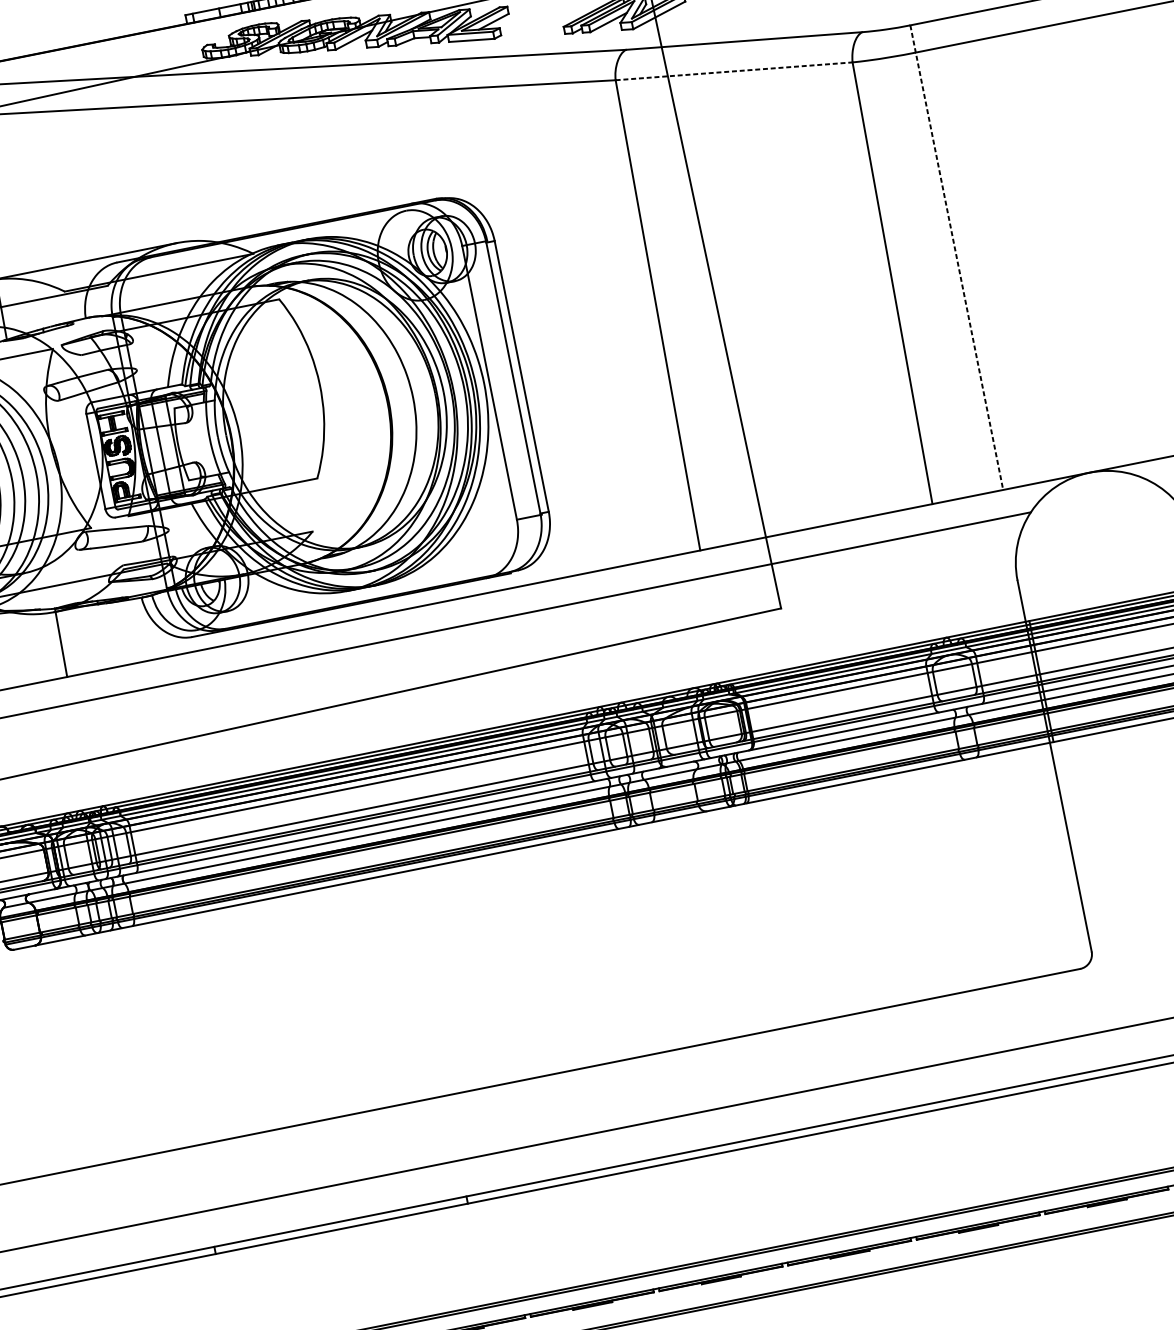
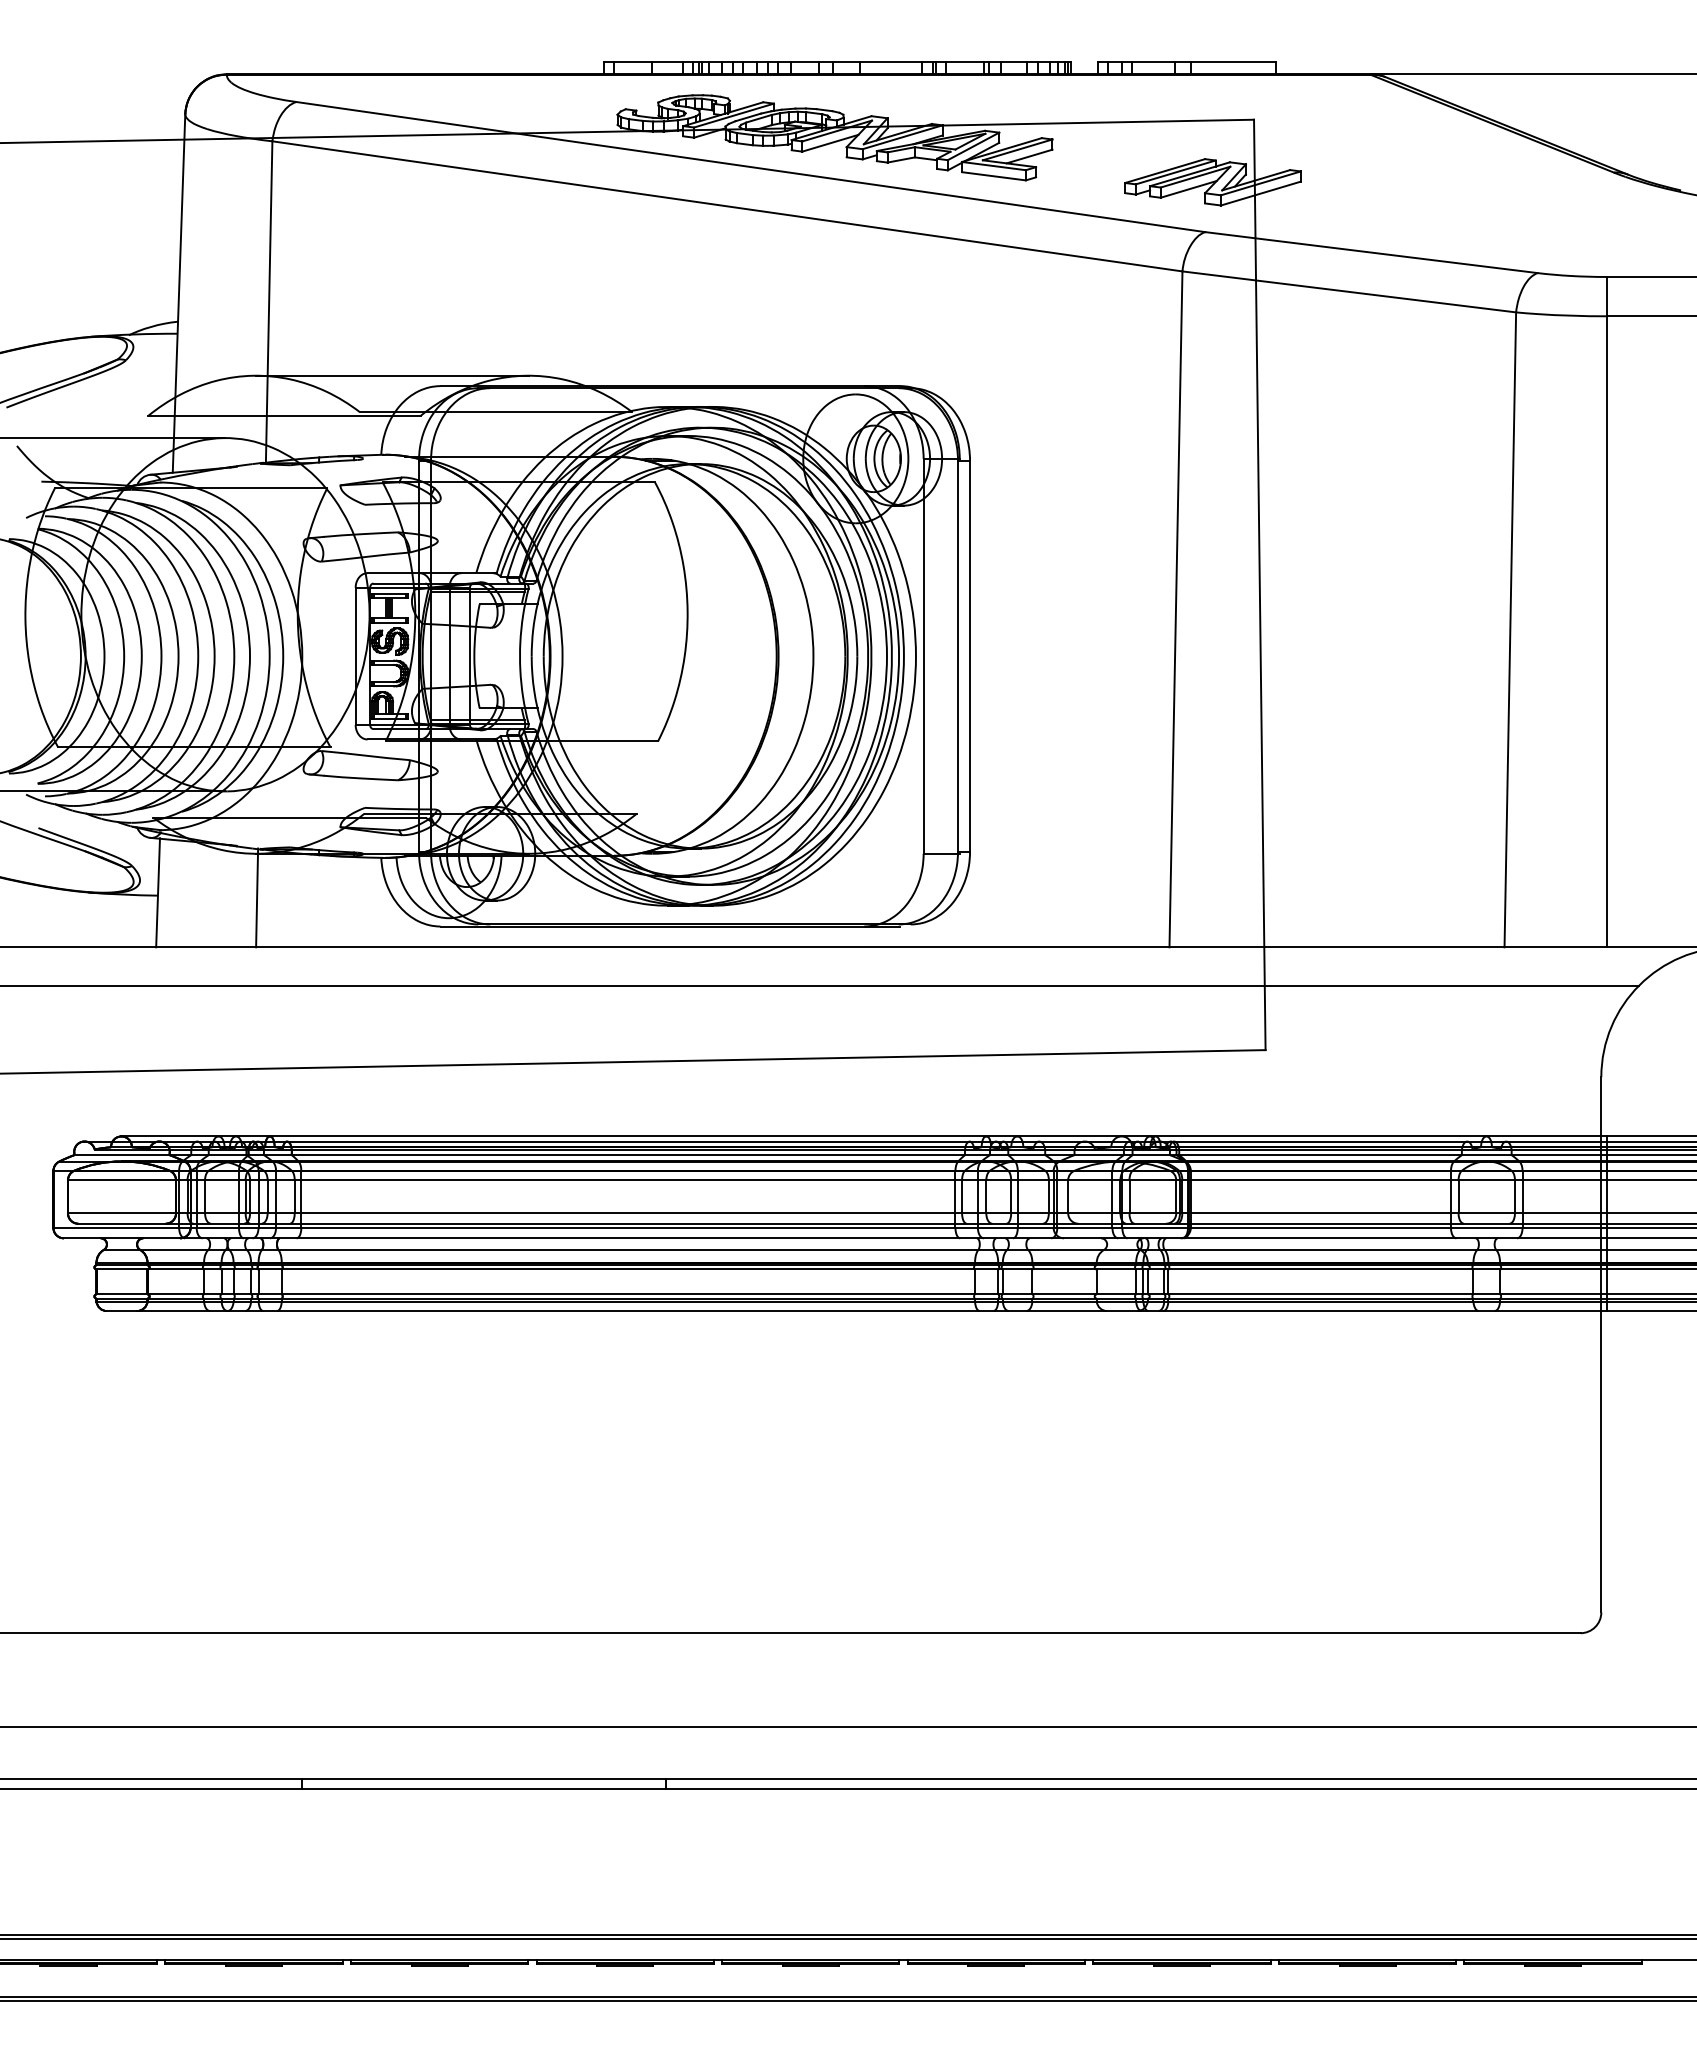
line: (734, 71) -> (1349, 291), dashed -> solid
line: (956, 257) -> (1606, 612), dashed -> solid

